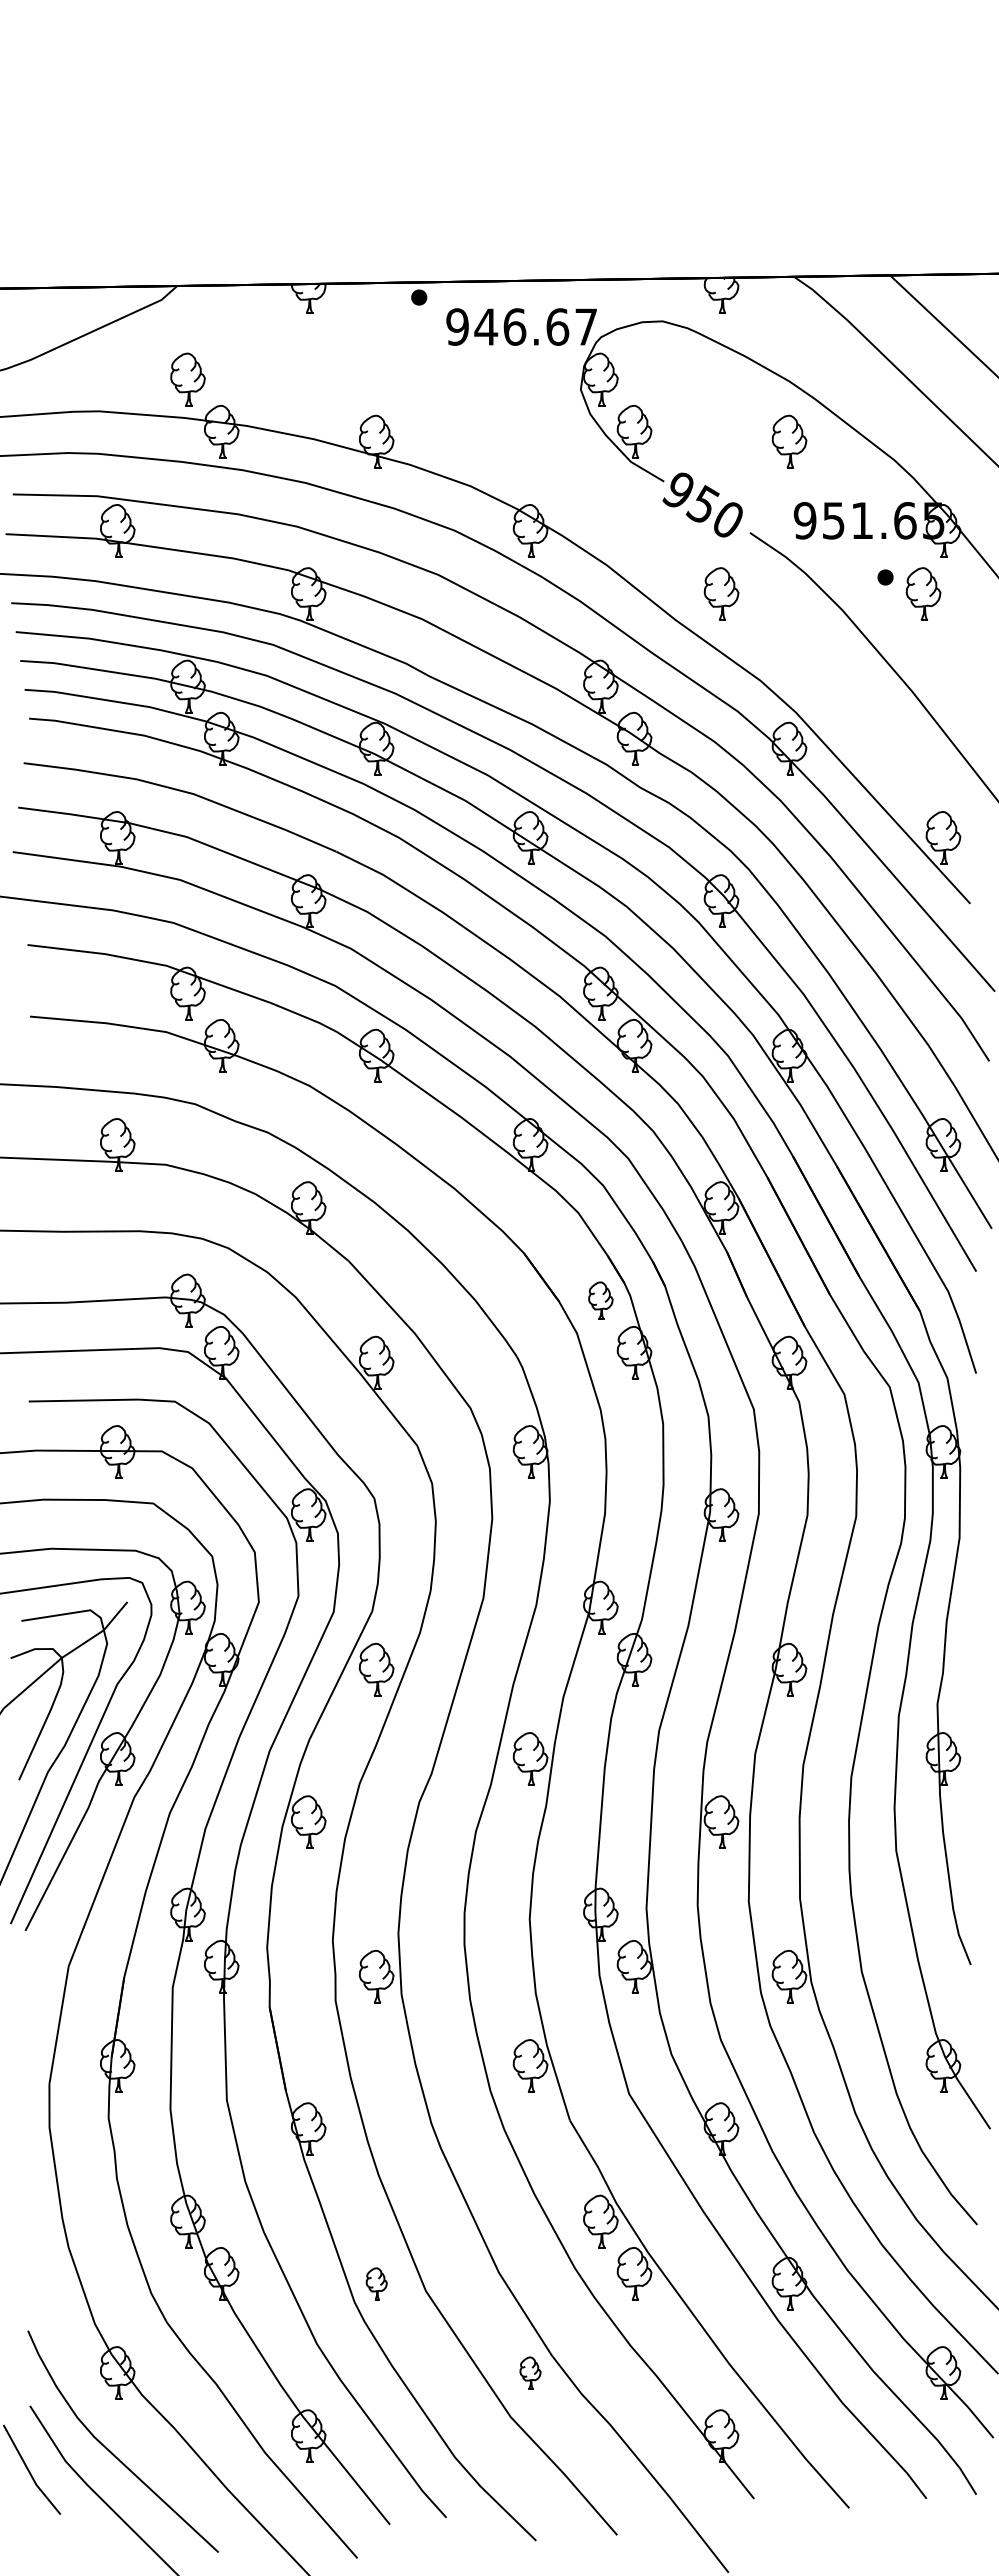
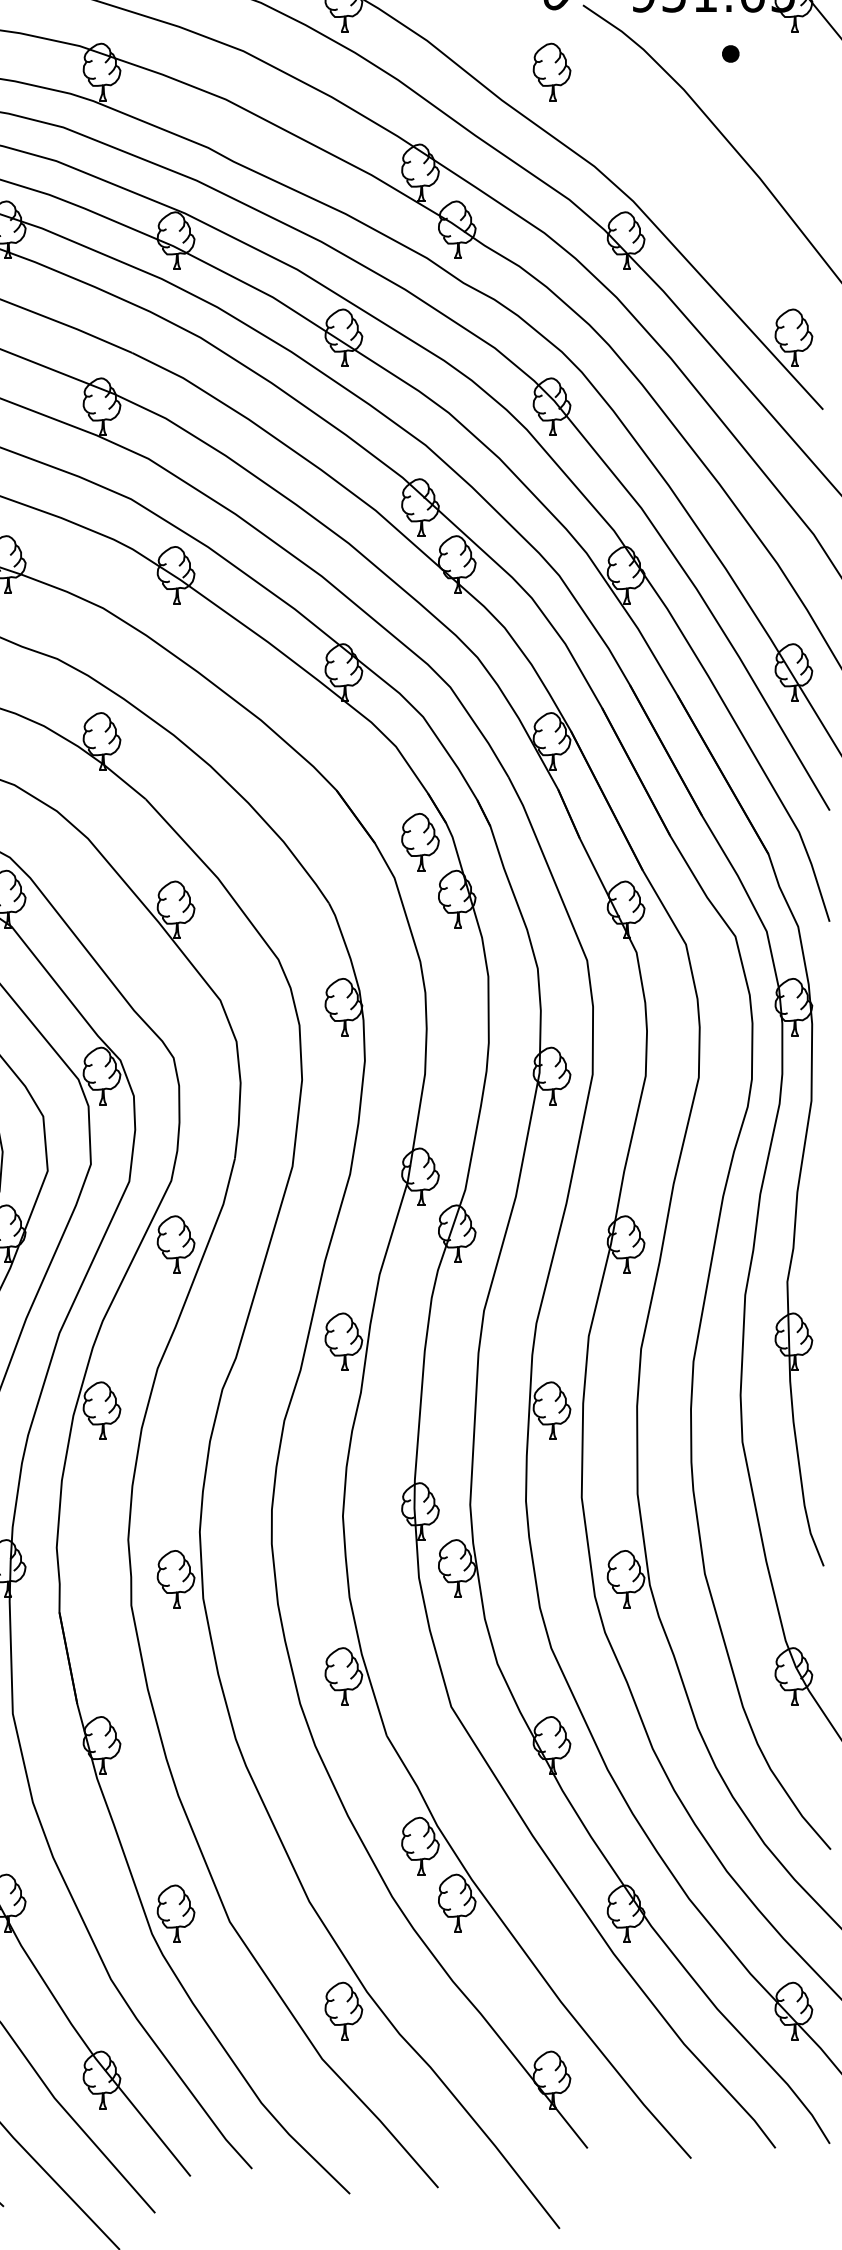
part: (923, 593) -> (772, 71), removed
part: (600, 1300) -> (420, 842), size x1.43
part: (376, 2283) -> (175, 1913), size x1.67
part: (530, 2372) -> (343, 2010), size x1.67

